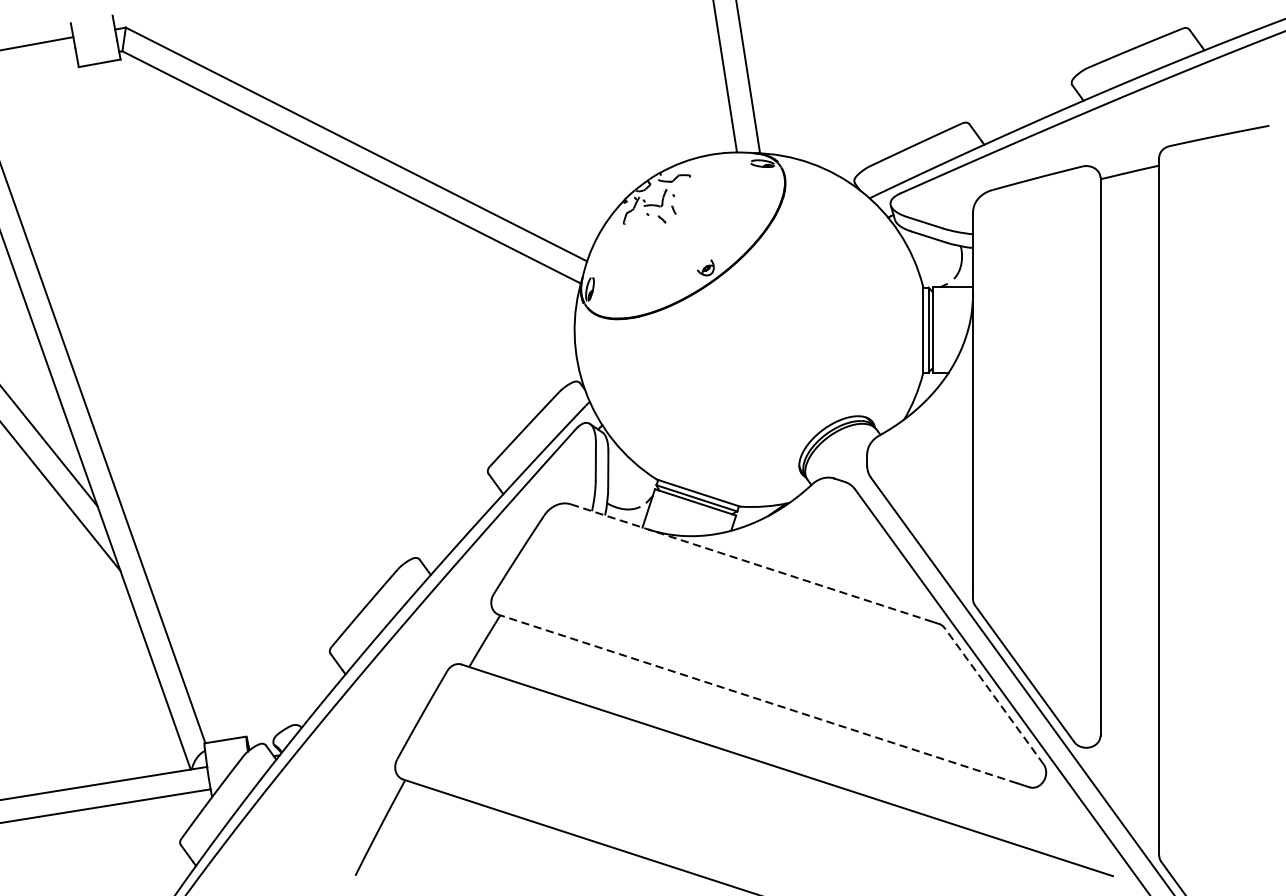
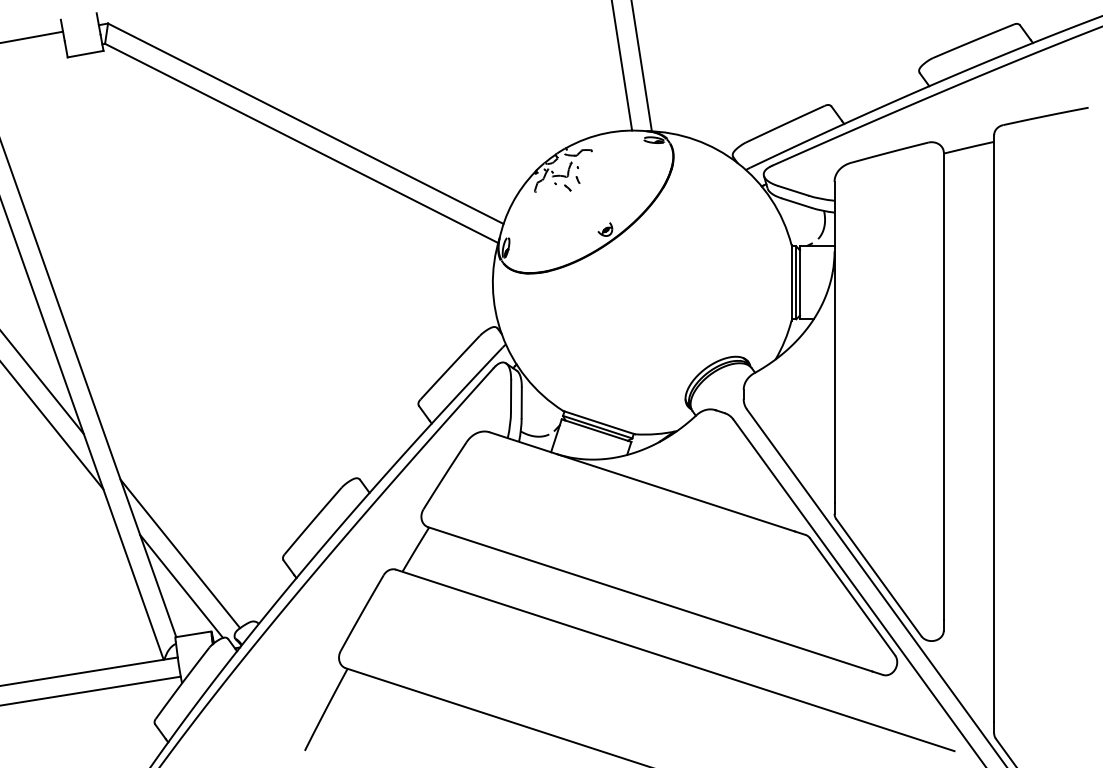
line: (749, 562) -> (642, 482), dashed -> solid
line: (210, 645) -> (180, 553), added
line: (211, 682) -> (181, 585), added
line: (994, 695) -> (852, 596), dashed -> solid
line: (757, 699) -> (649, 599), dashed -> solid

